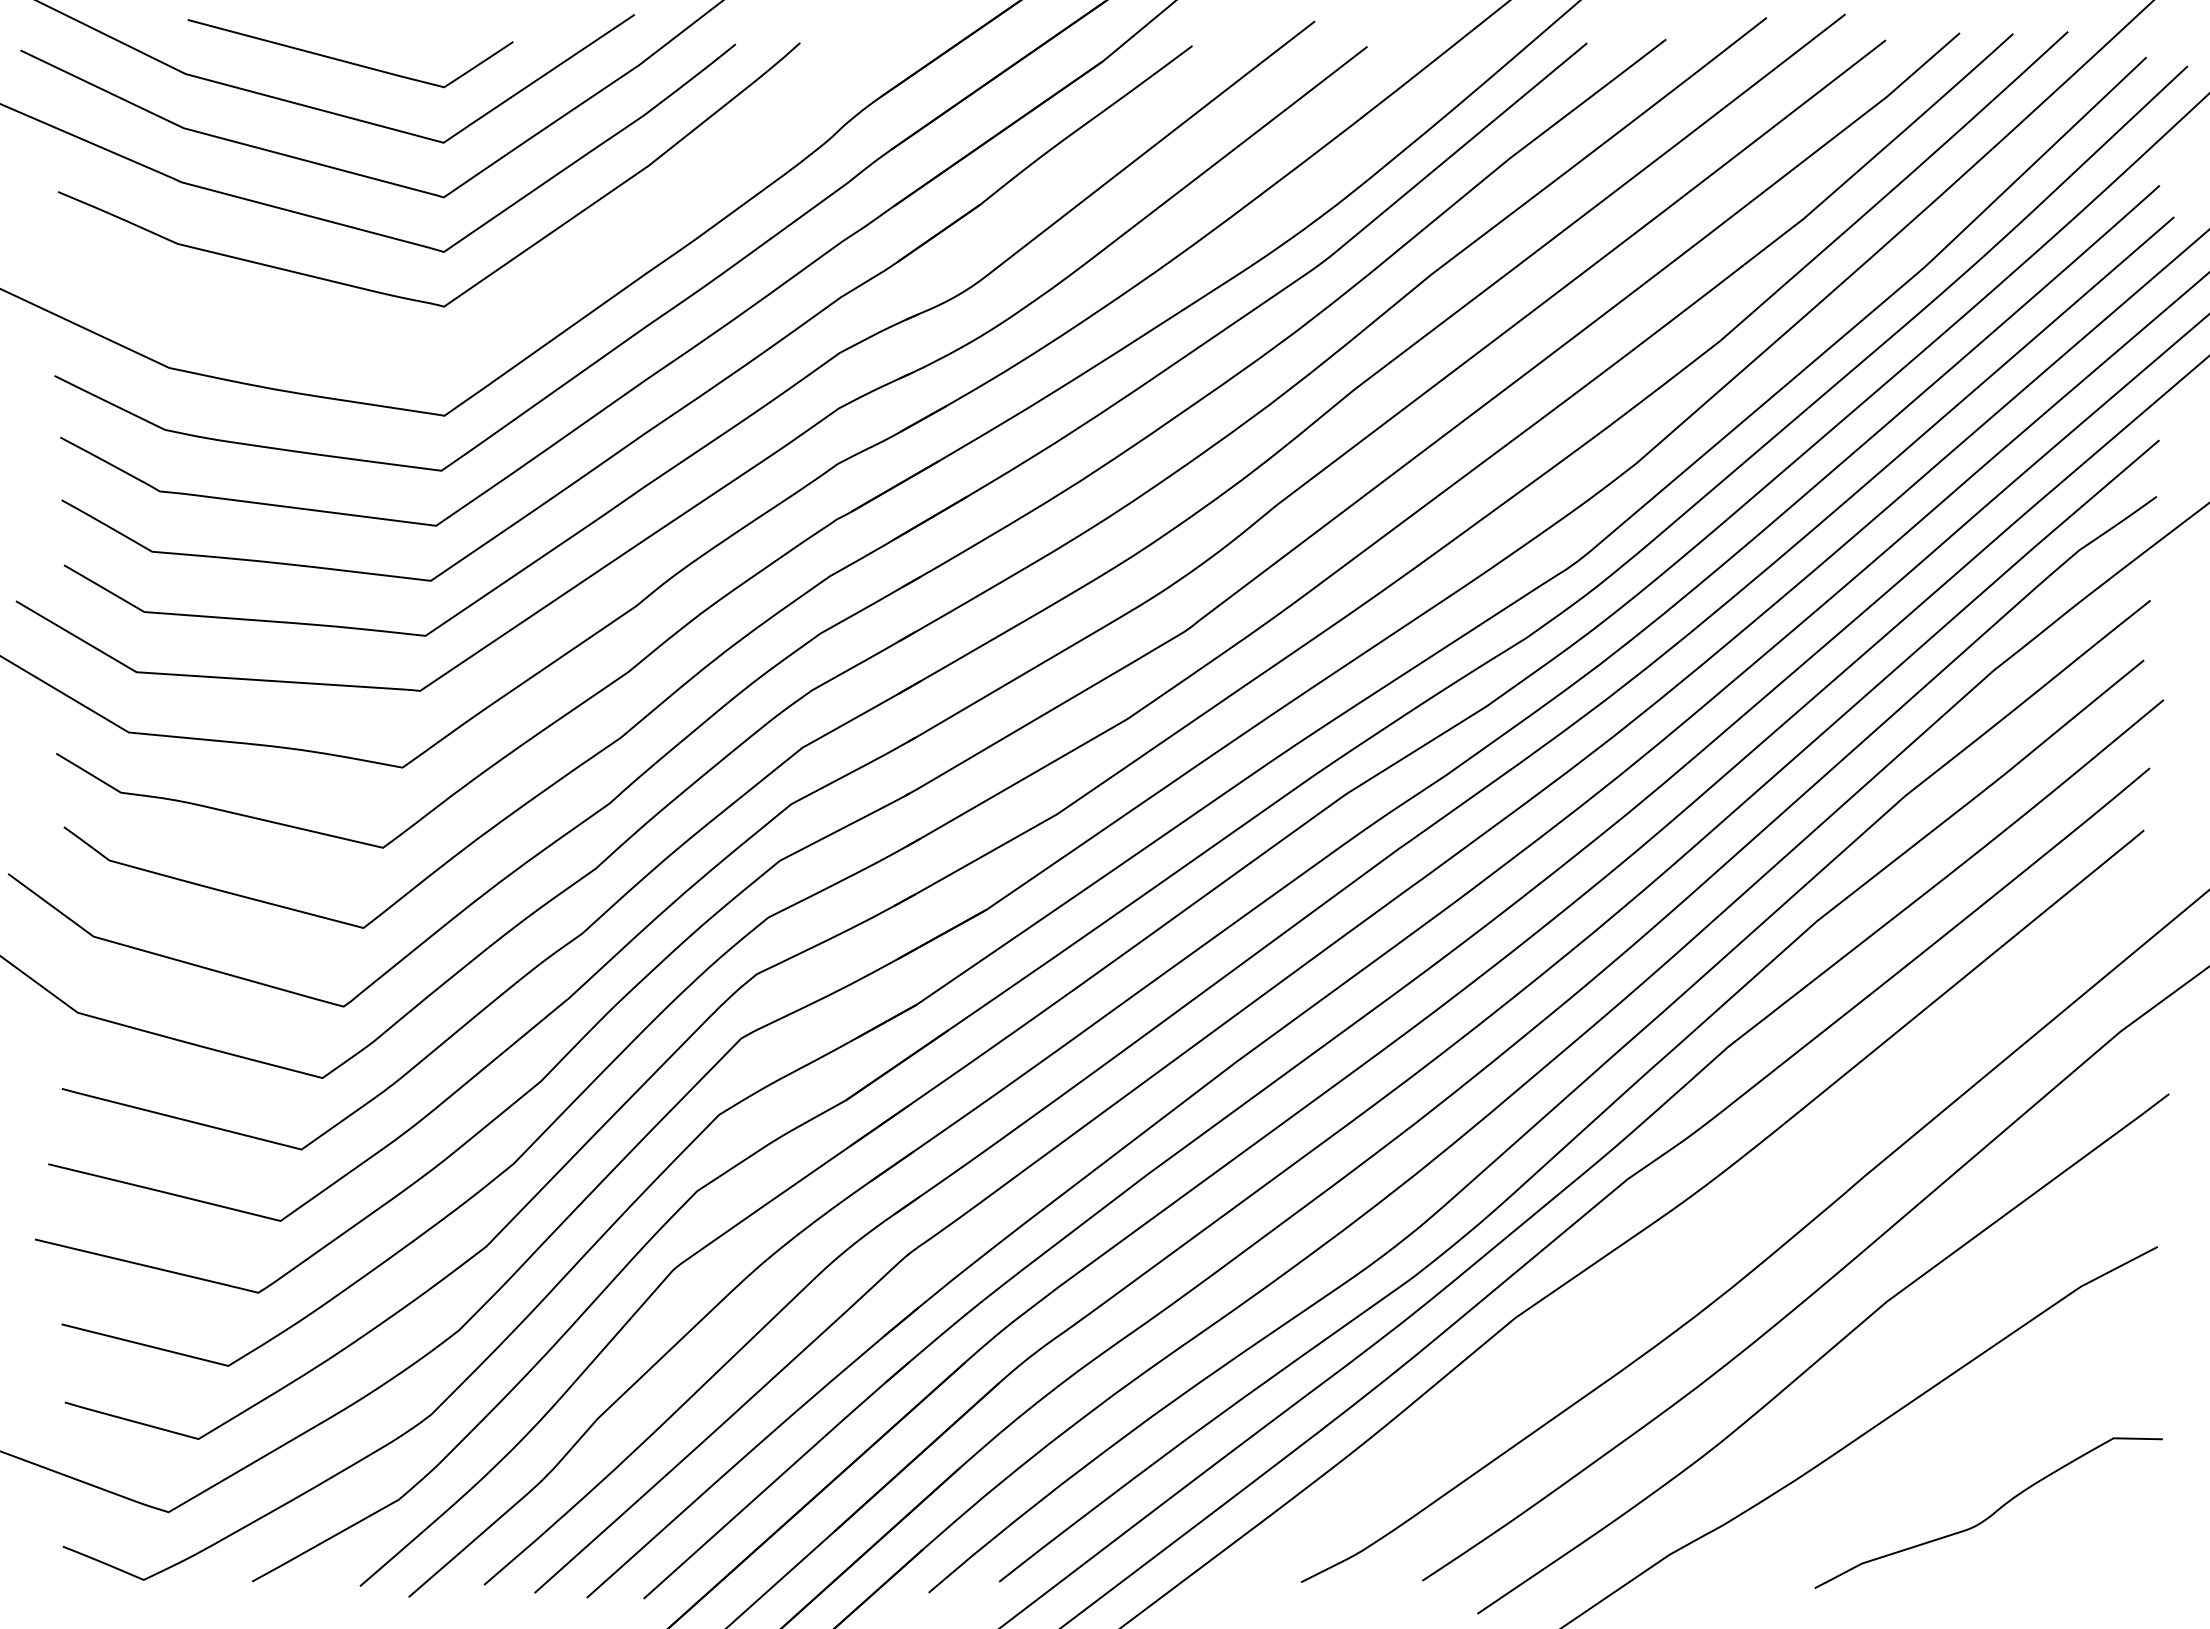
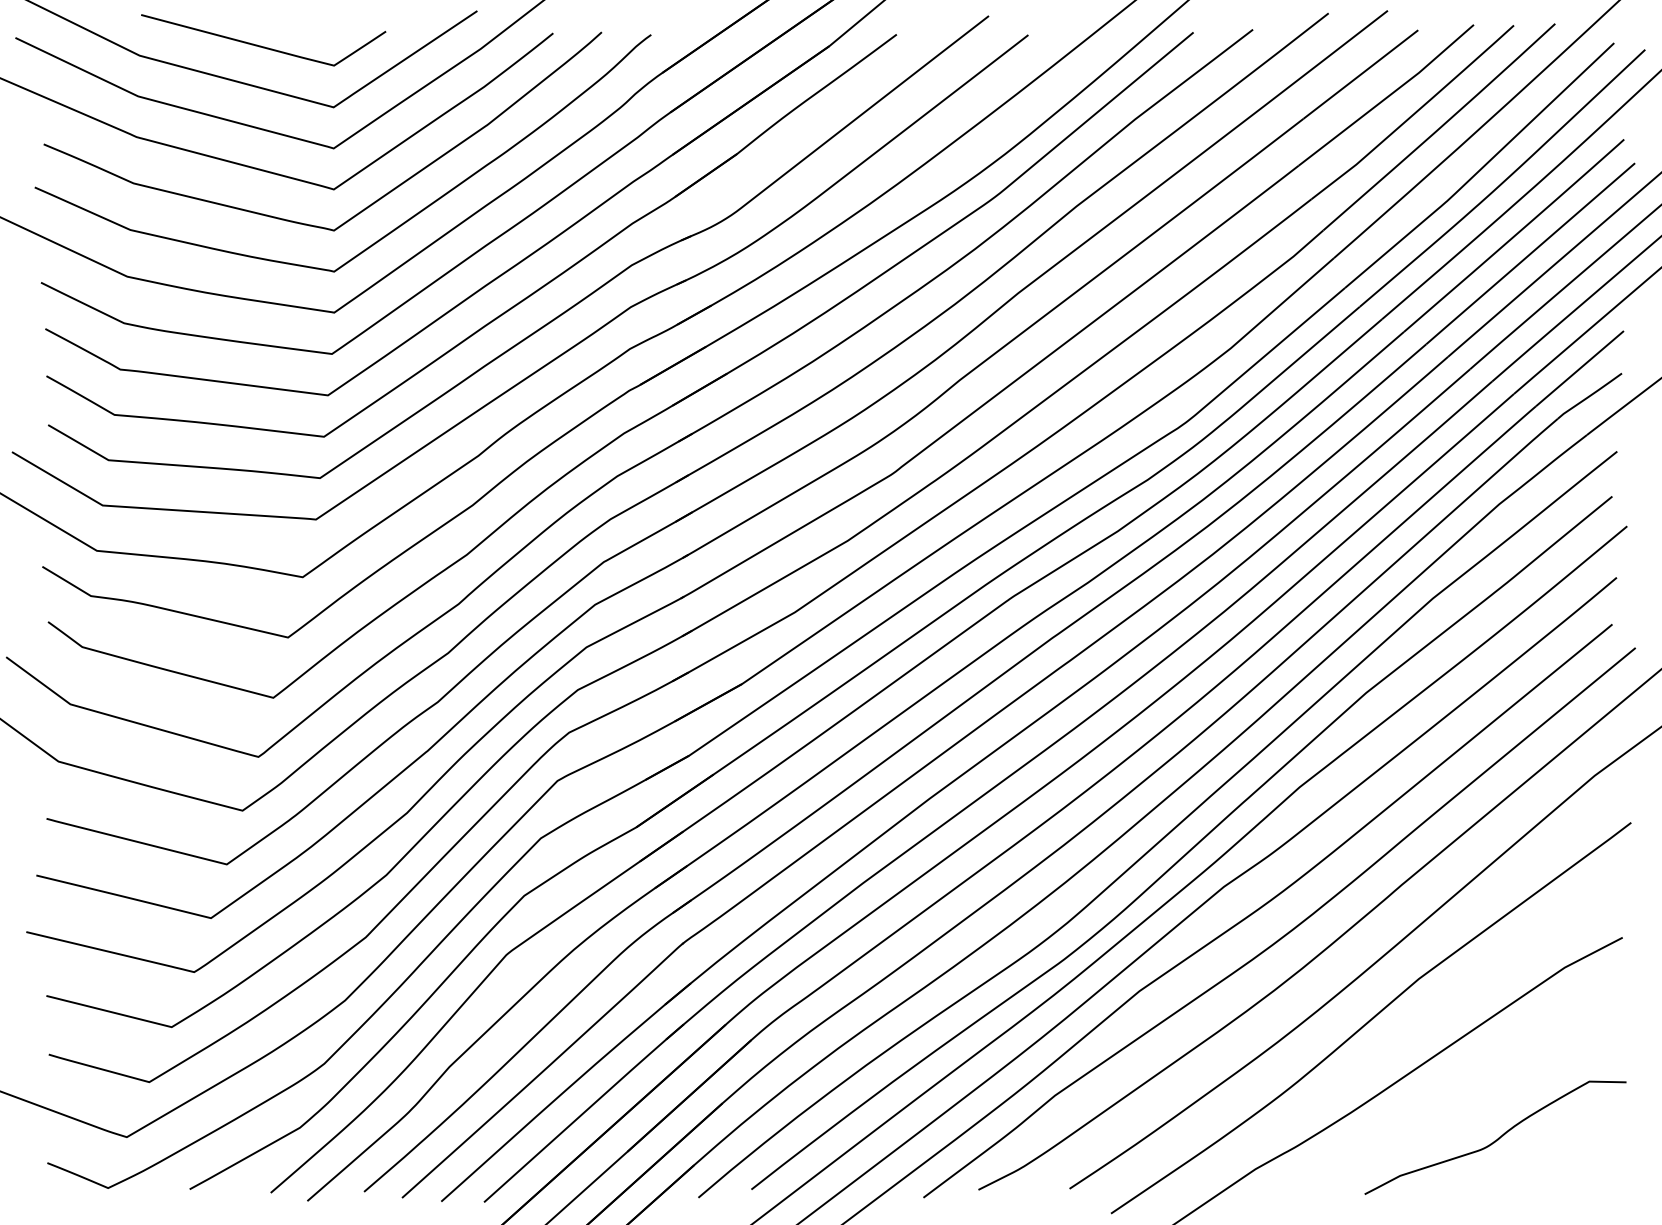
curve: (525, 303) -> (395, 228), added
curve: (1711, 1240) -> (1287, 932), added

